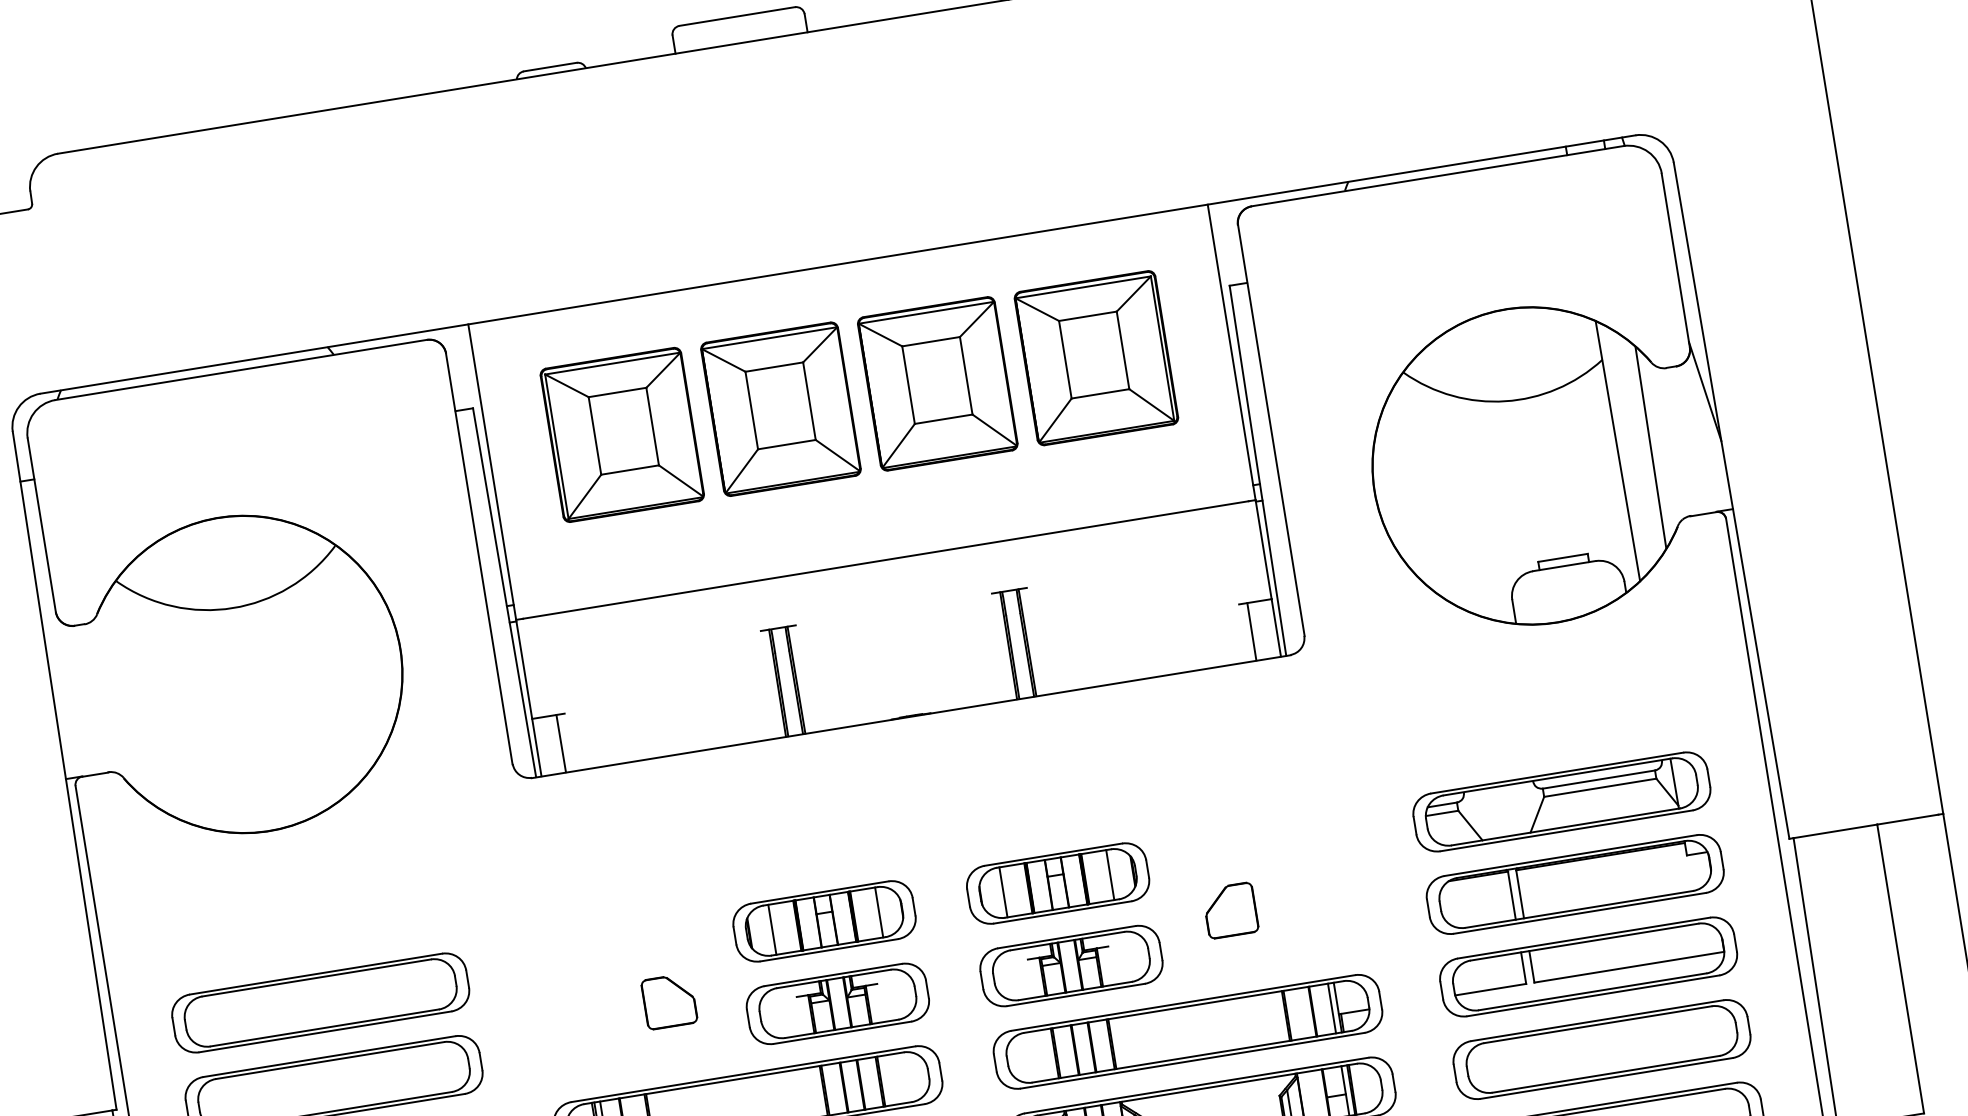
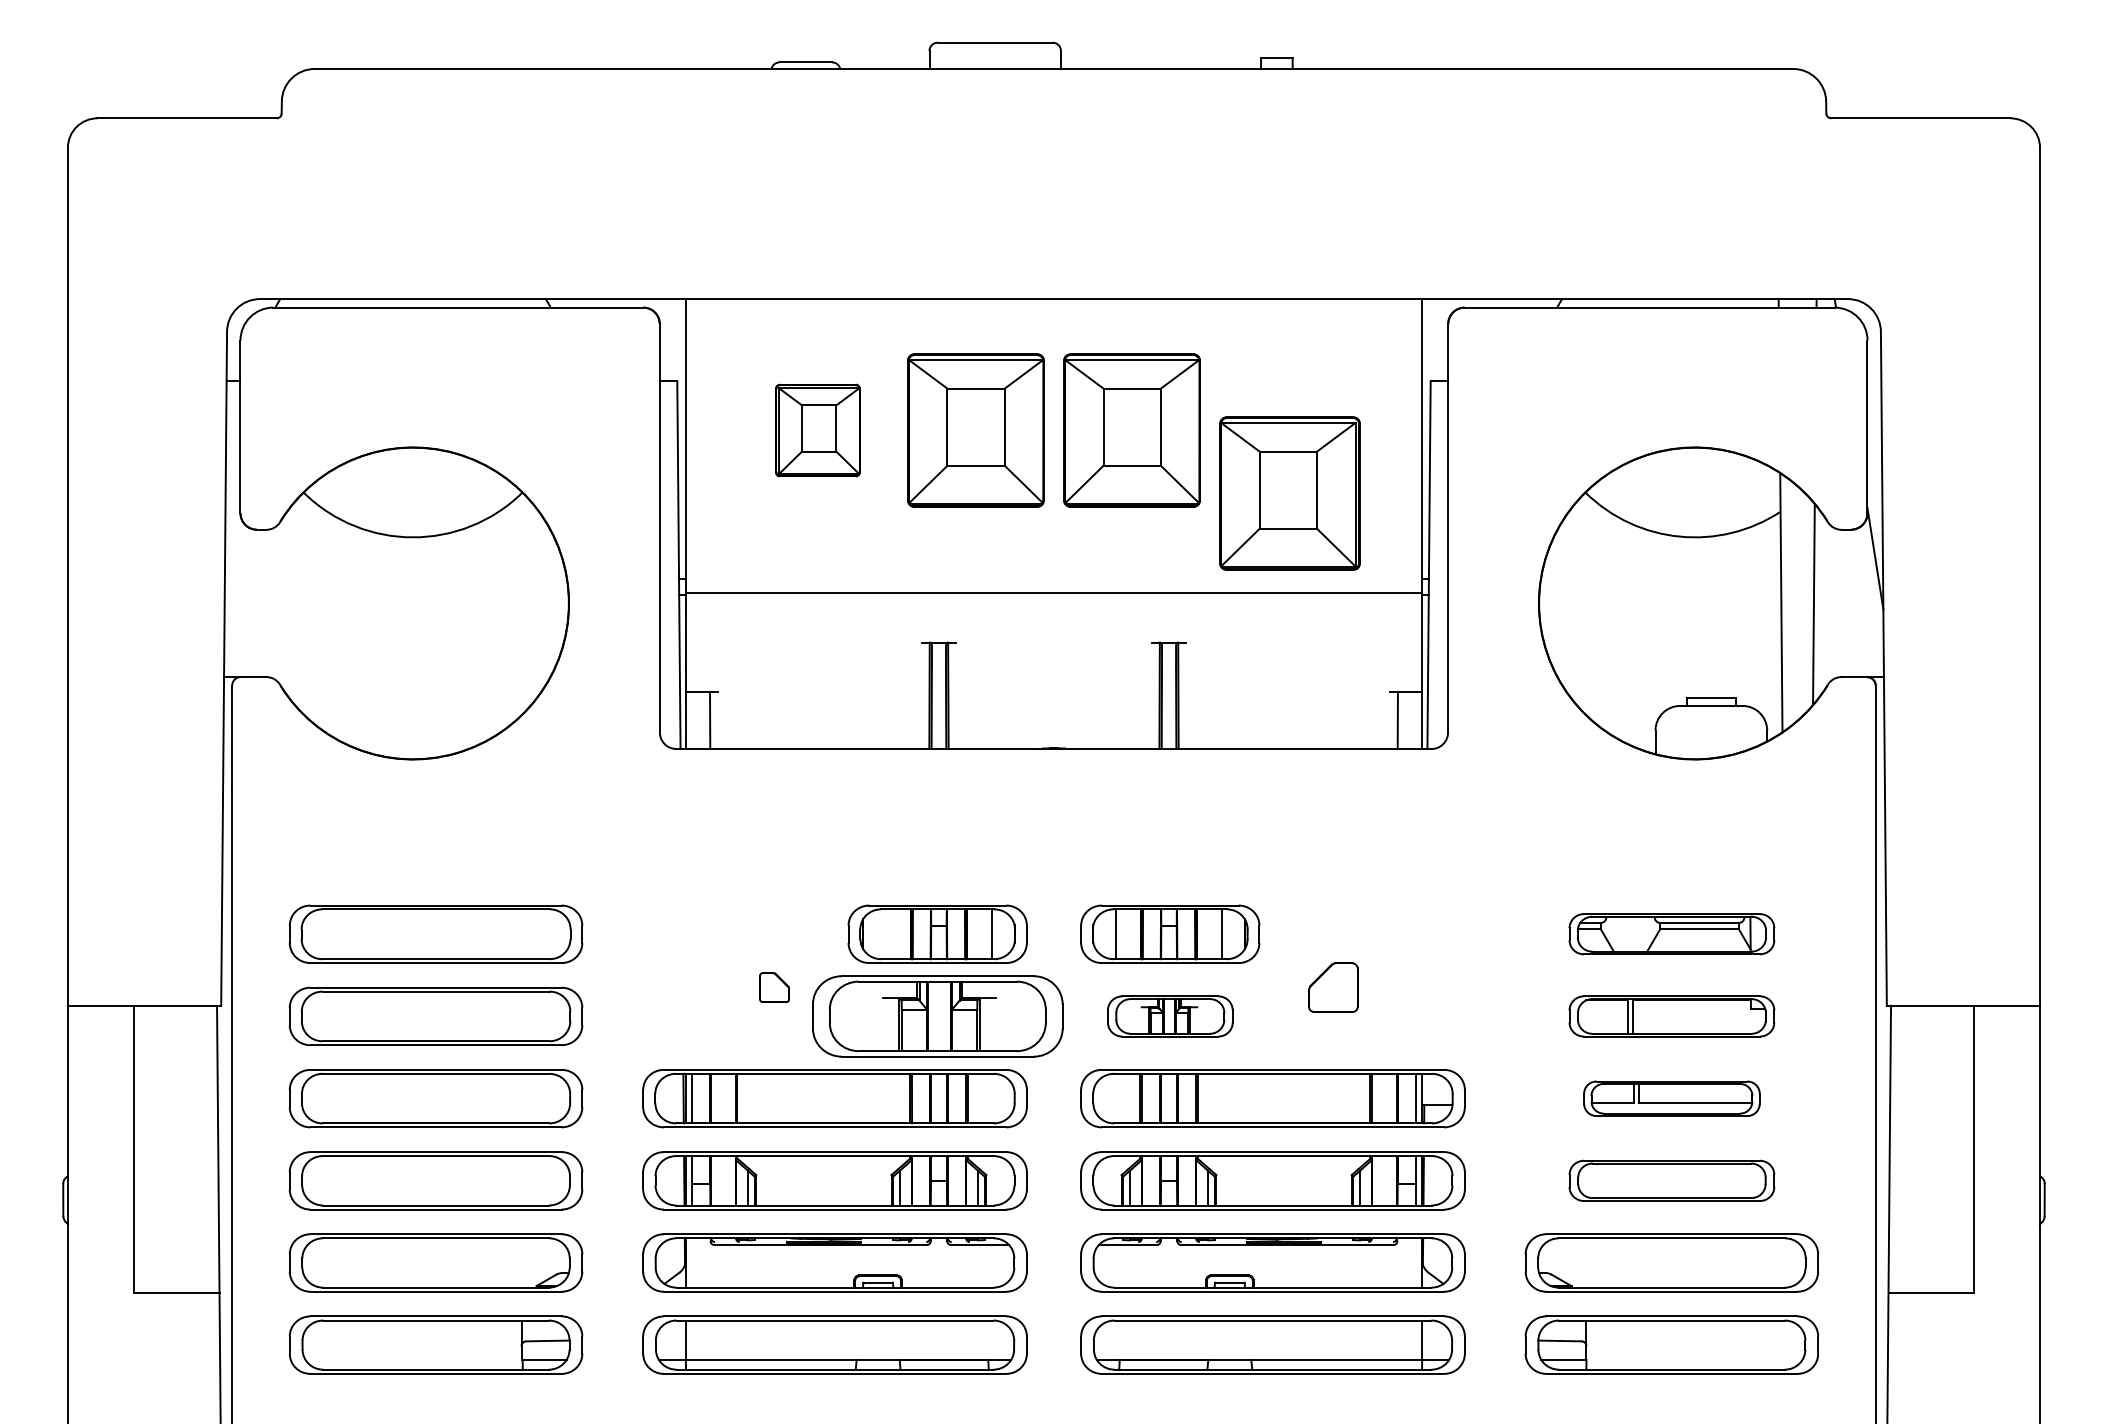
part: (1095, 358) -> (1289, 493), moved
part: (621, 434) -> (817, 430), size x0.6
part: (1561, 801) -> (1671, 933), size x0.7
part: (1574, 884) -> (1671, 1016), size x0.7
line: (772, 930) -> (885, 934), removed
part: (1071, 966) -> (1170, 1016), size x0.7
part: (1588, 966) -> (1671, 1098), size x0.6
part: (669, 1001) -> (774, 987), size x0.6
part: (837, 1003) -> (937, 1016), size x1.4
part: (1601, 1049) -> (1671, 1180), size x0.7

